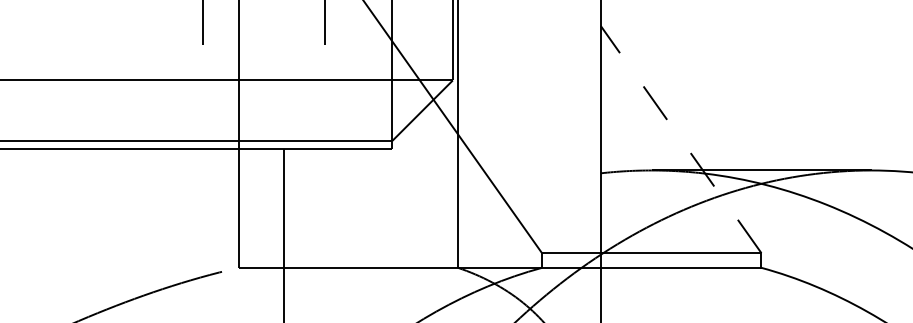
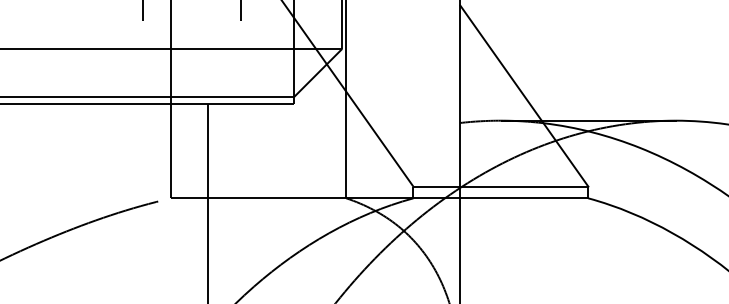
line: (681, 140) -> (524, 96), dashed -> solid

